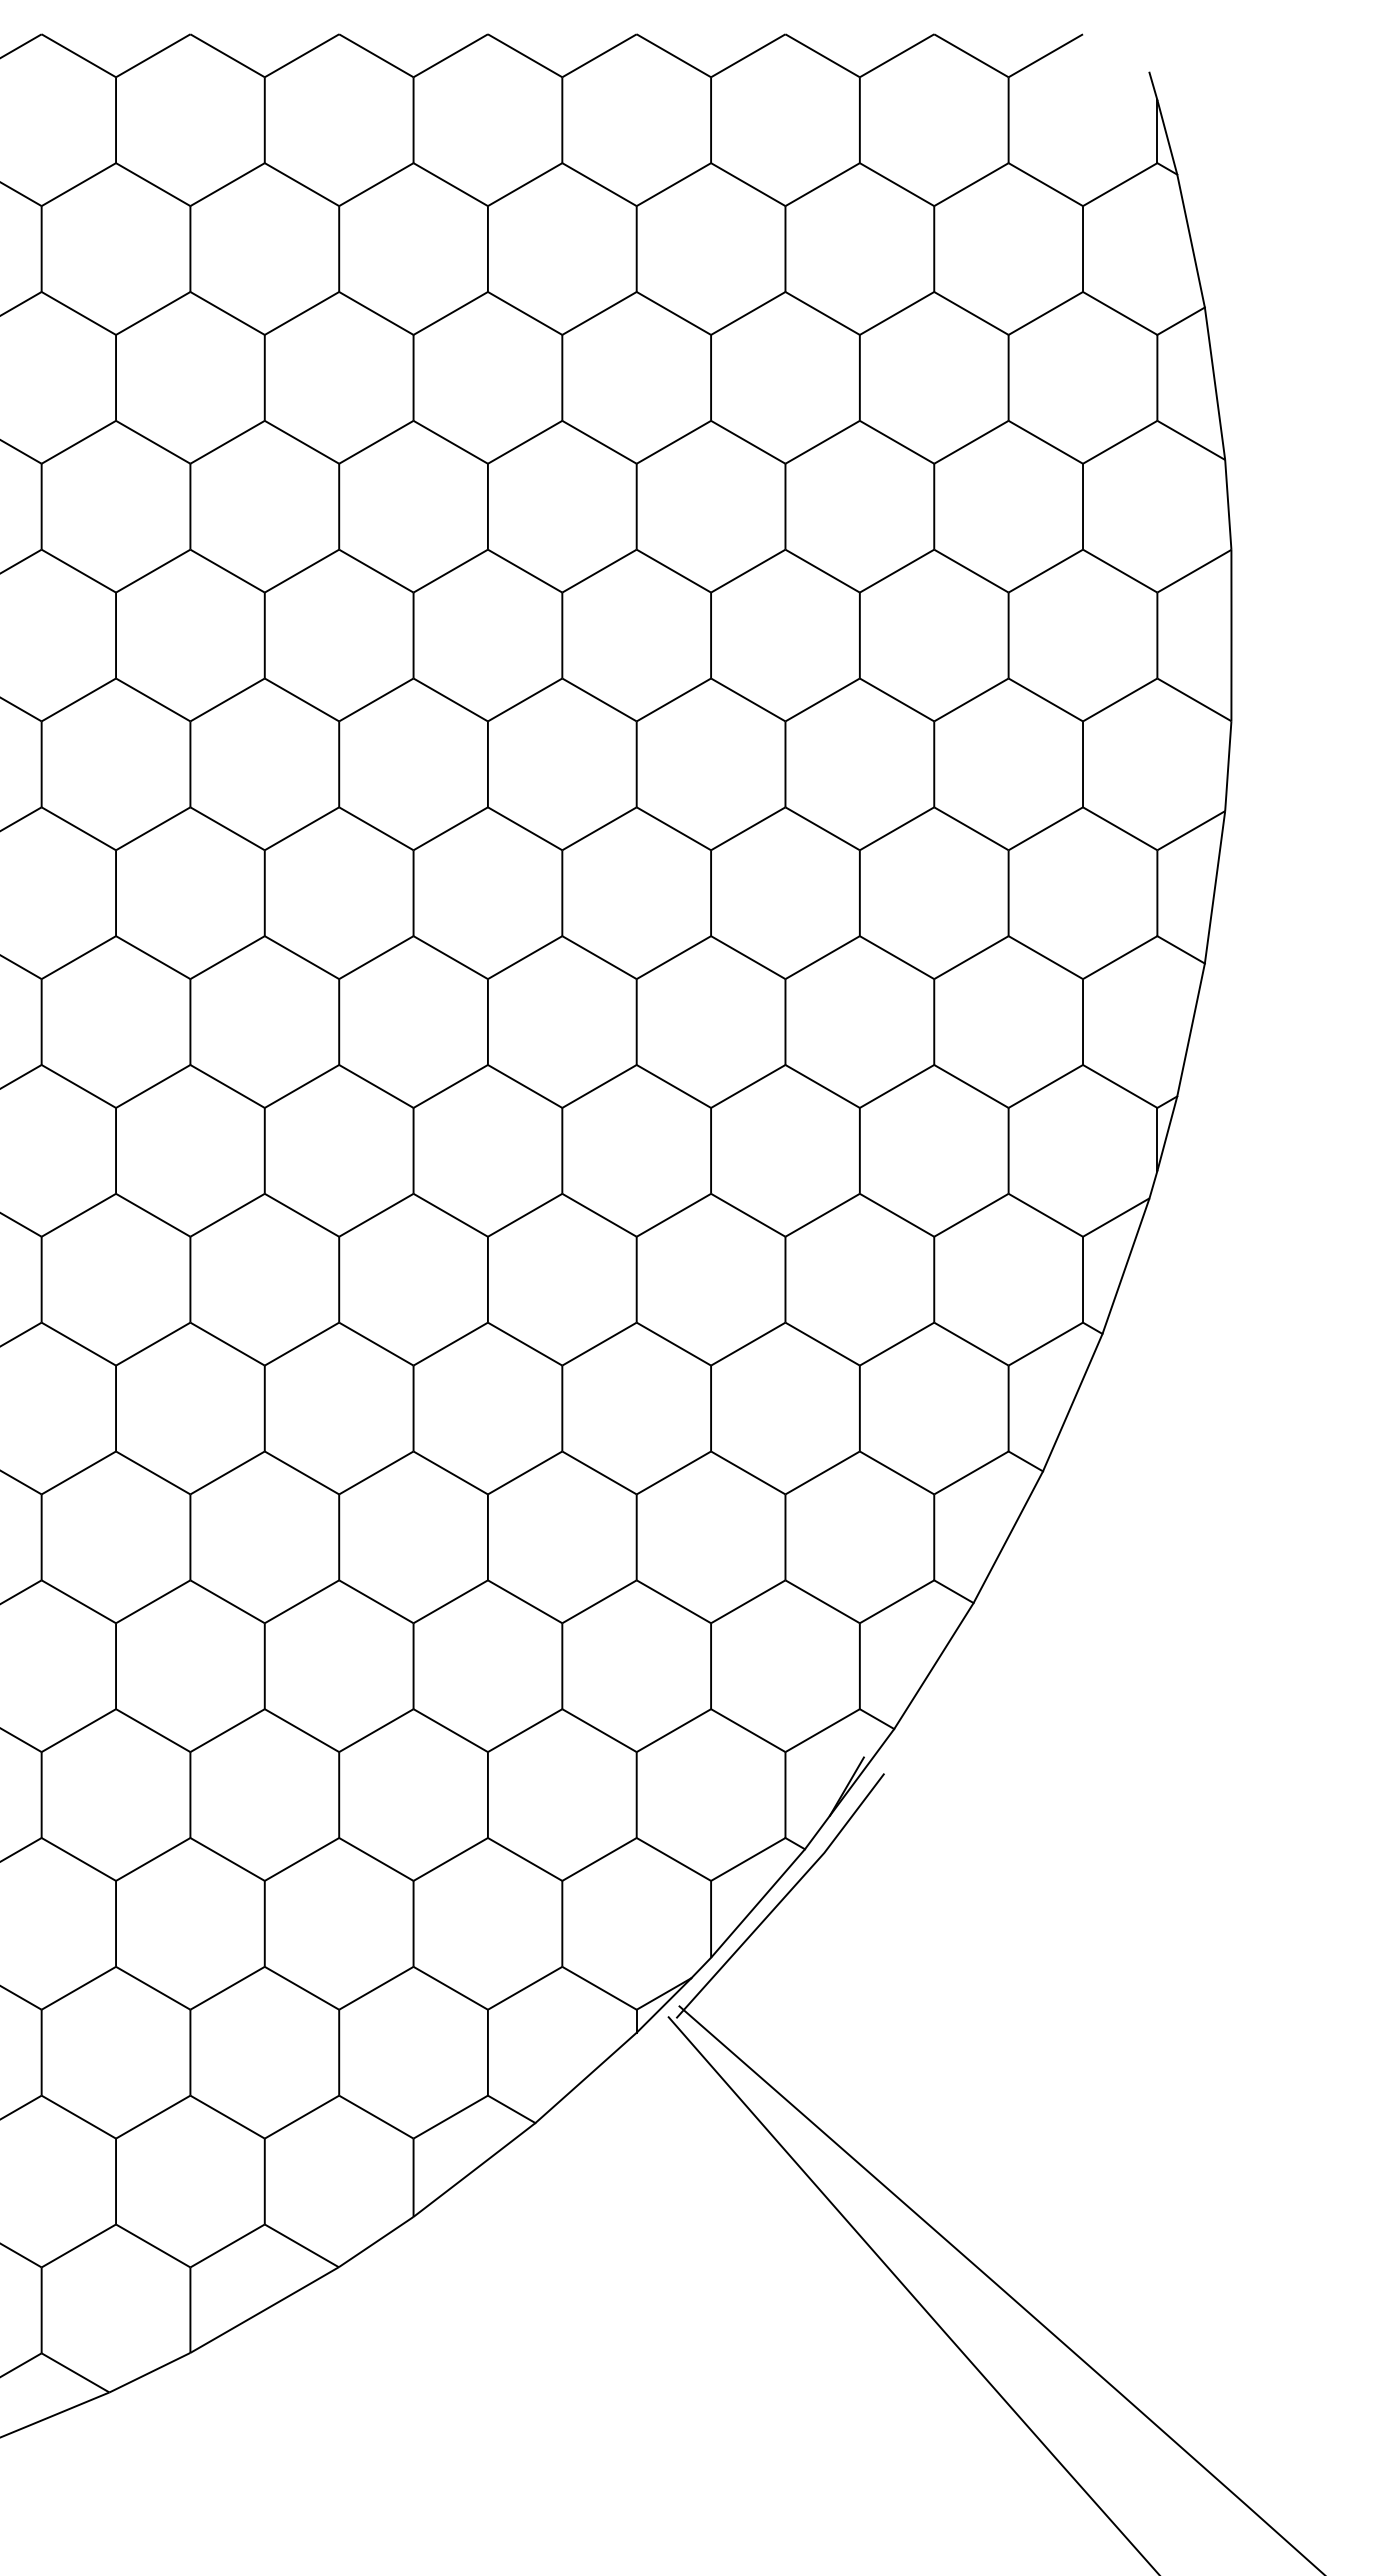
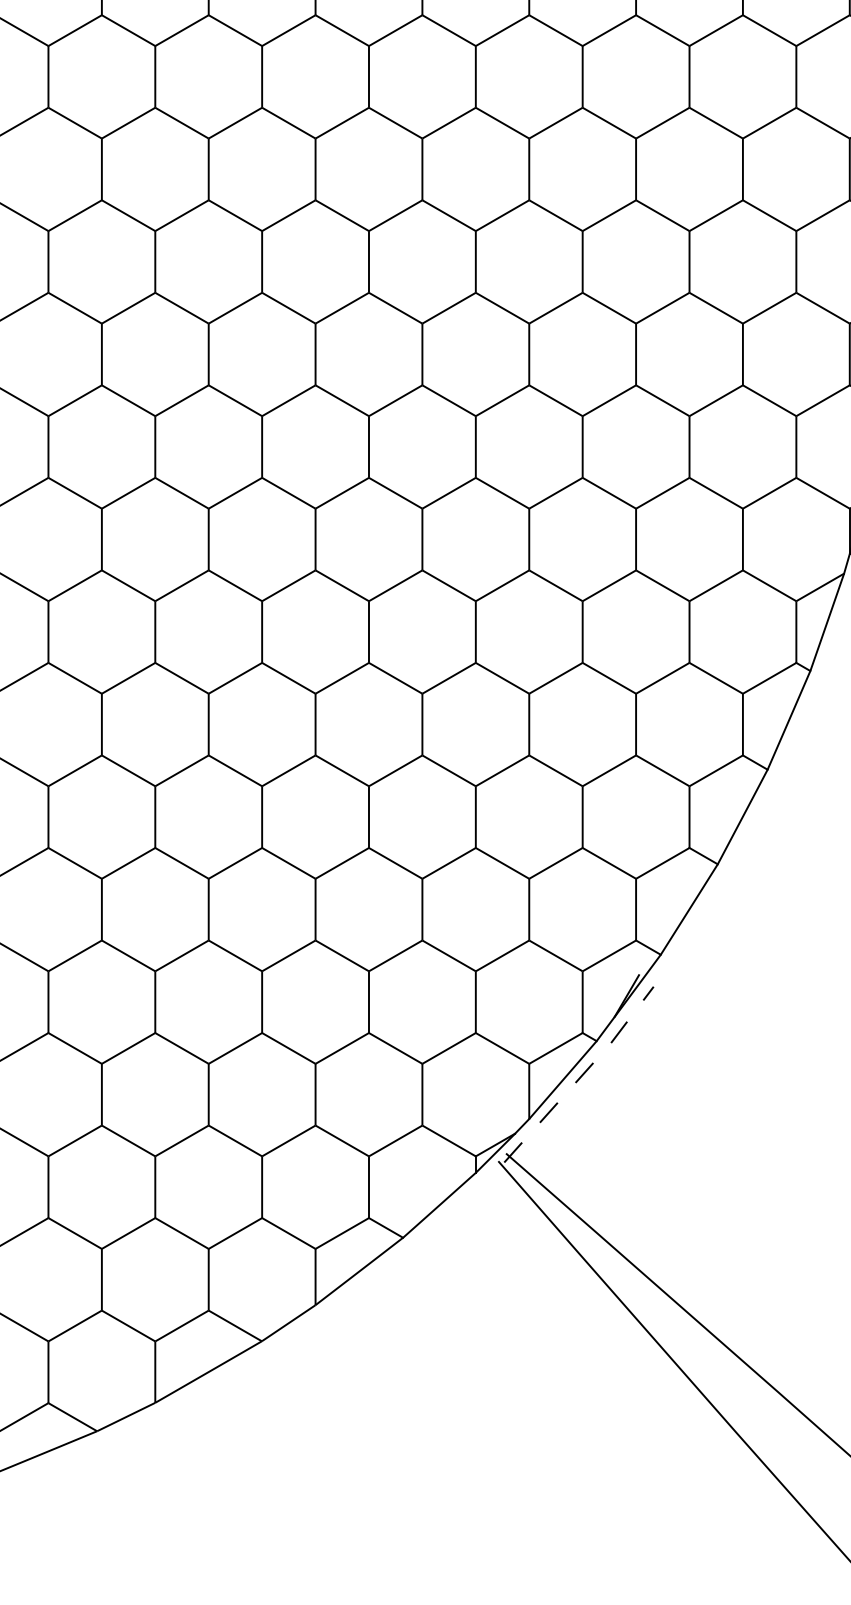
line: (784, 1897) -> (581, 1075), solid -> dashed

